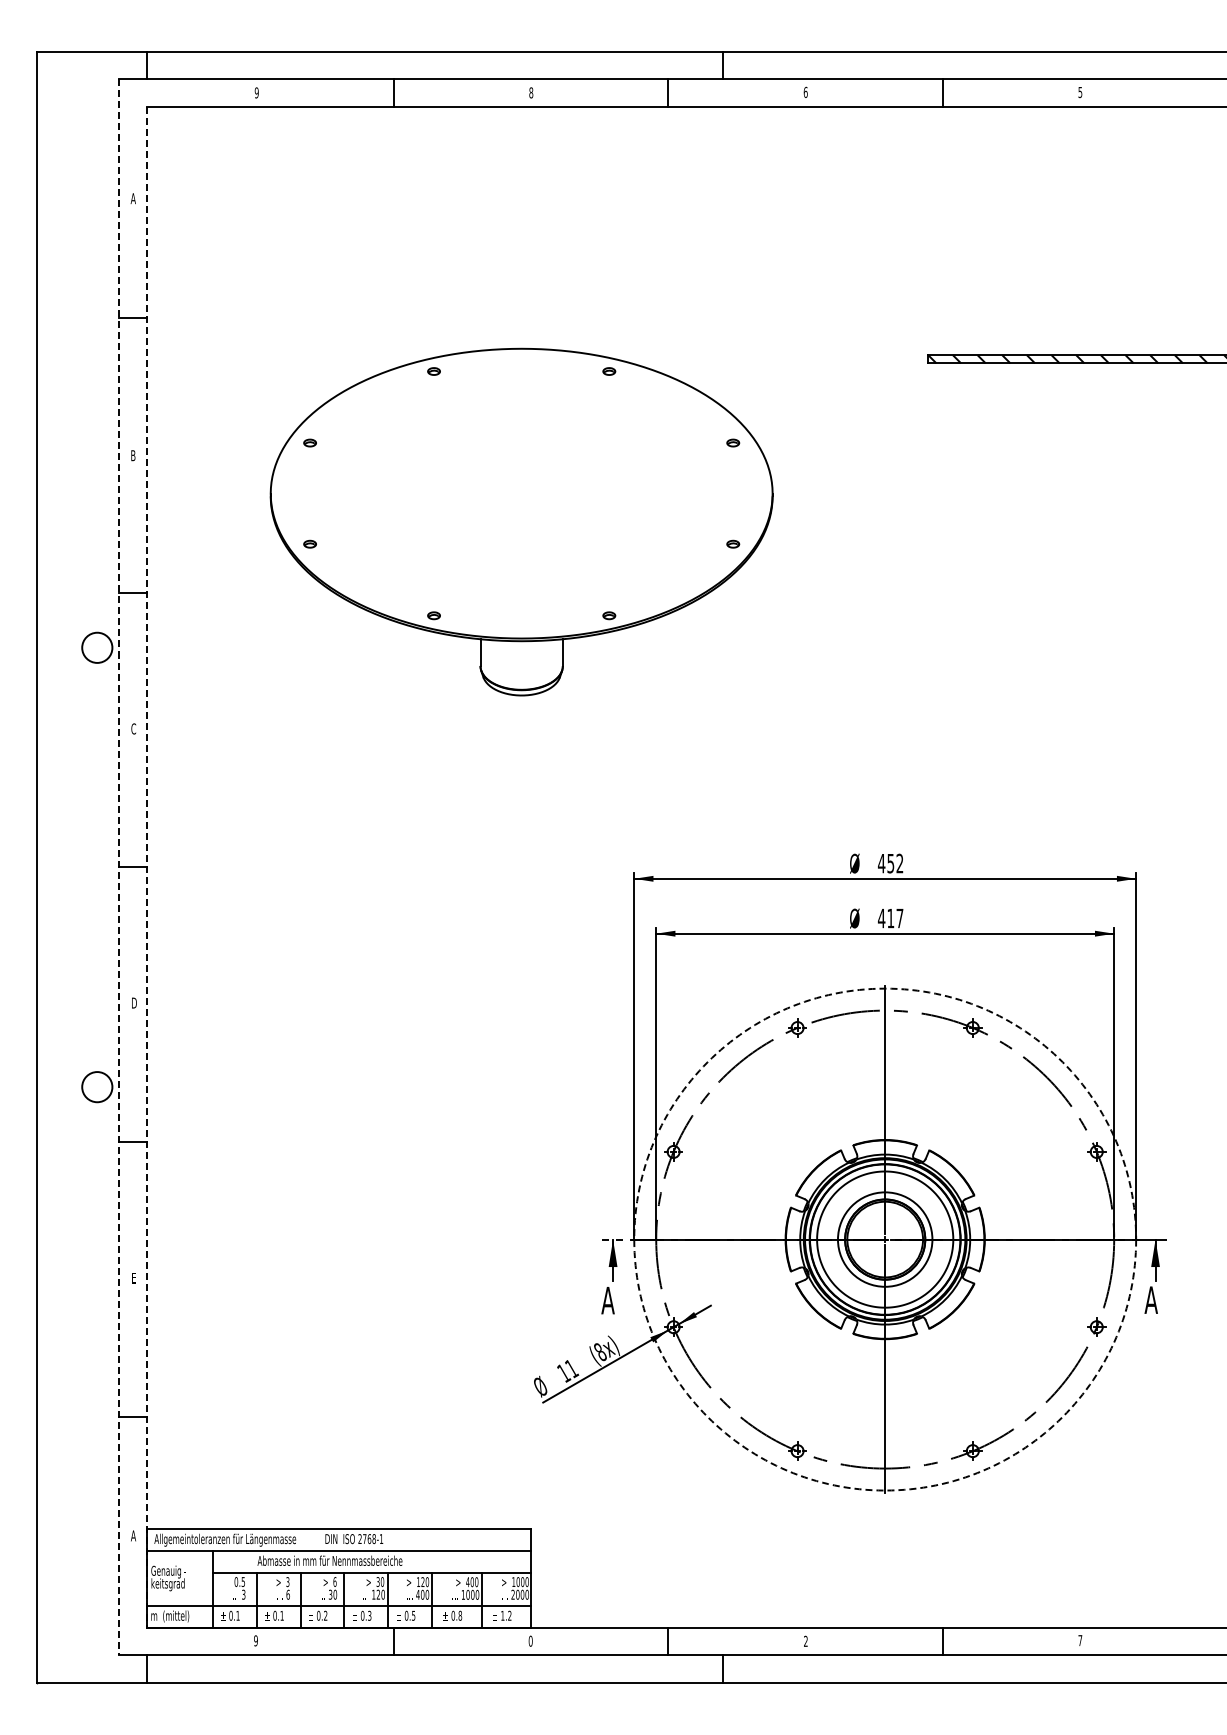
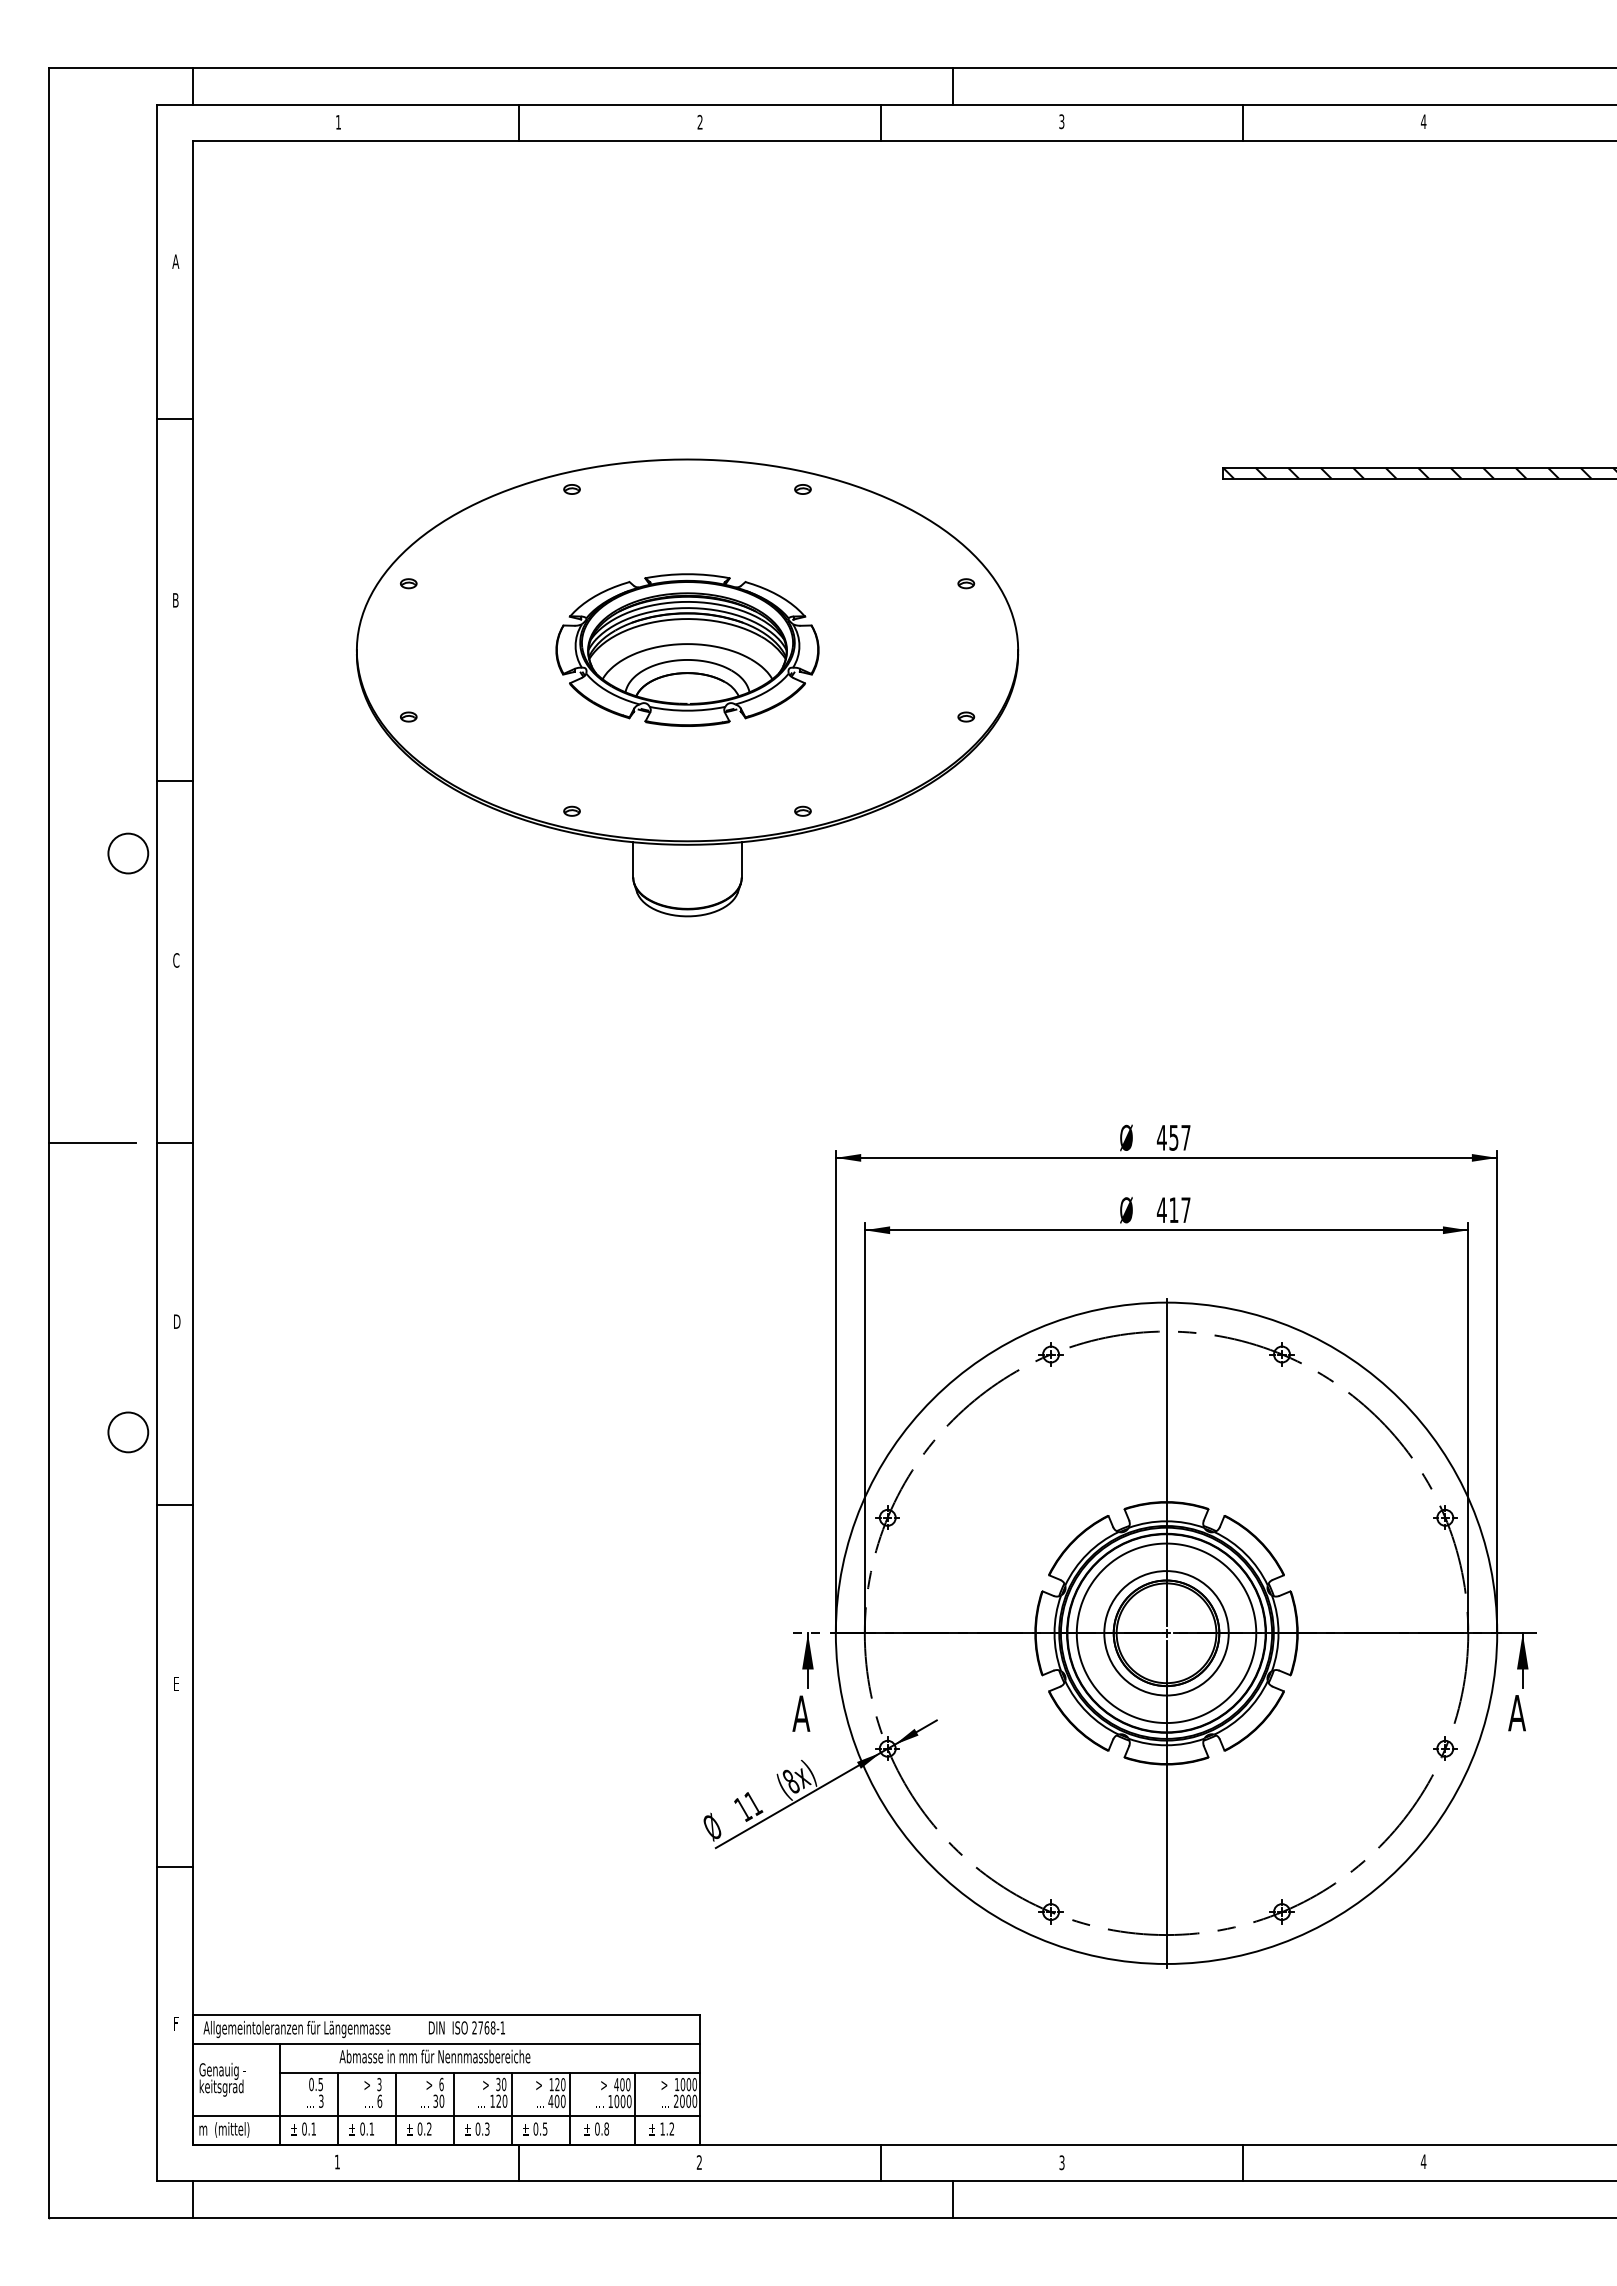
text: (805, 91) -> (1061, 120), 6 -> 3
text: (256, 92) -> (338, 121), 9 -> 1
text: (531, 92) -> (700, 121), 8 -> 2
text: (1080, 92) -> (1423, 121), 5 -> 4
part: (521, 493) -> (687, 650), added
text: (899, 863) -> (1185, 1137), 452 -> 457
line: (69, 867) -> (91, 1143), added
line: (119, 867) -> (157, 1143), dashed -> solid
line: (146, 867) -> (193, 1143), dashed -> solid
circle: (885, 1239) -> (1166, 1633), dashed -> solid
text: (133, 1535) -> (176, 2023), A -> F
text: (255, 1640) -> (336, 2161), 9 -> 1
text: (530, 1640) -> (699, 2161), 0 -> 2
text: (1080, 1640) -> (1423, 2161), 7 -> 4
text: (805, 1641) -> (1061, 2162), 2 -> 3

